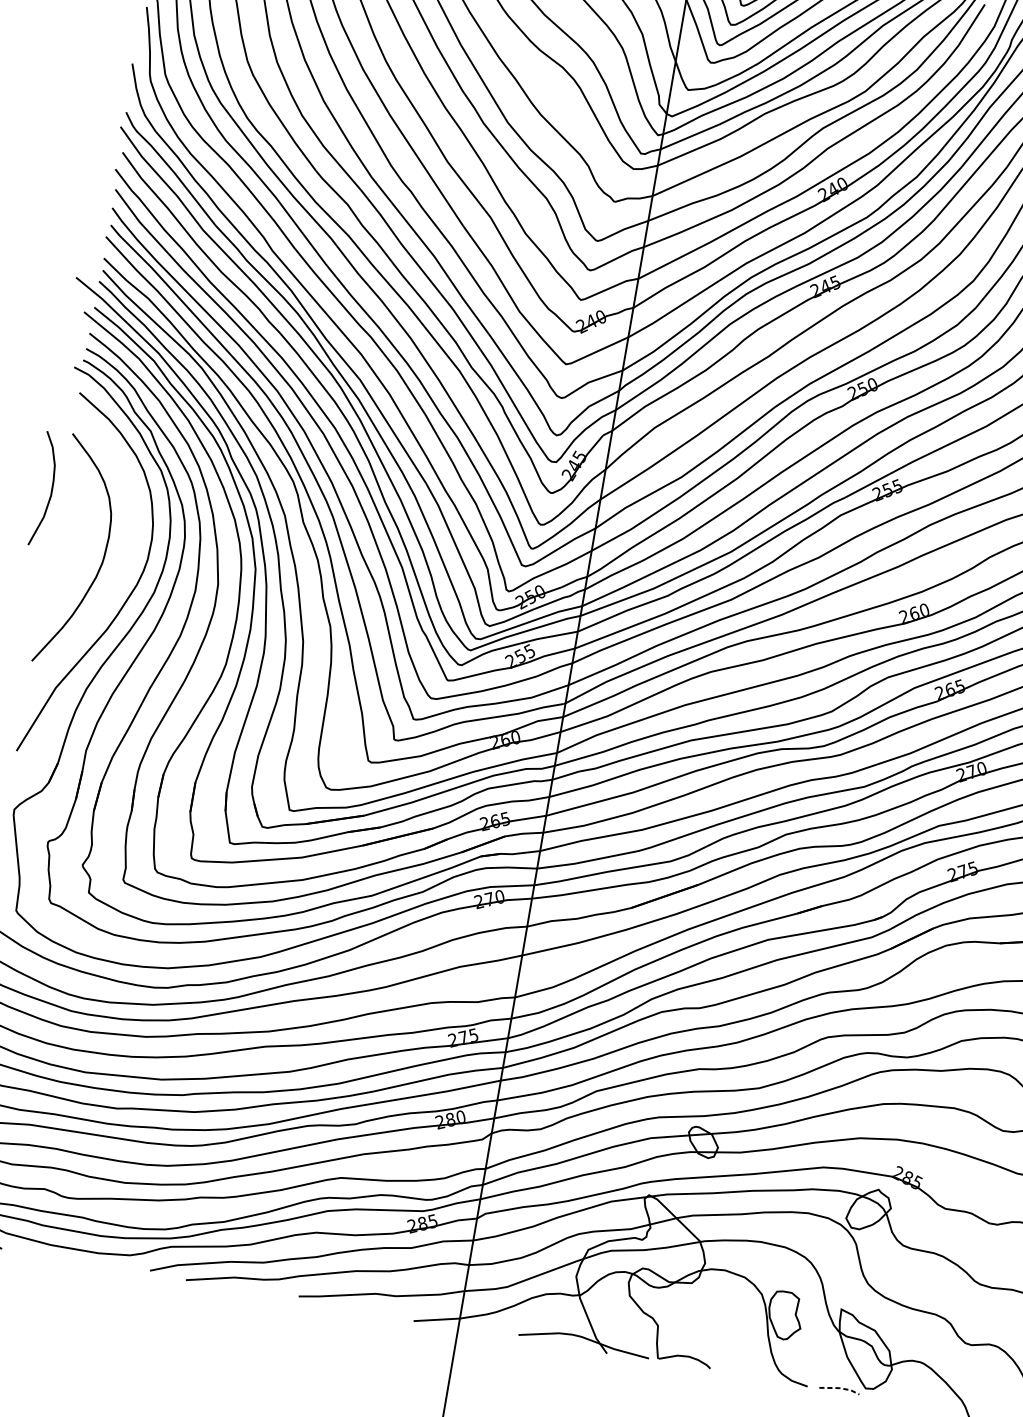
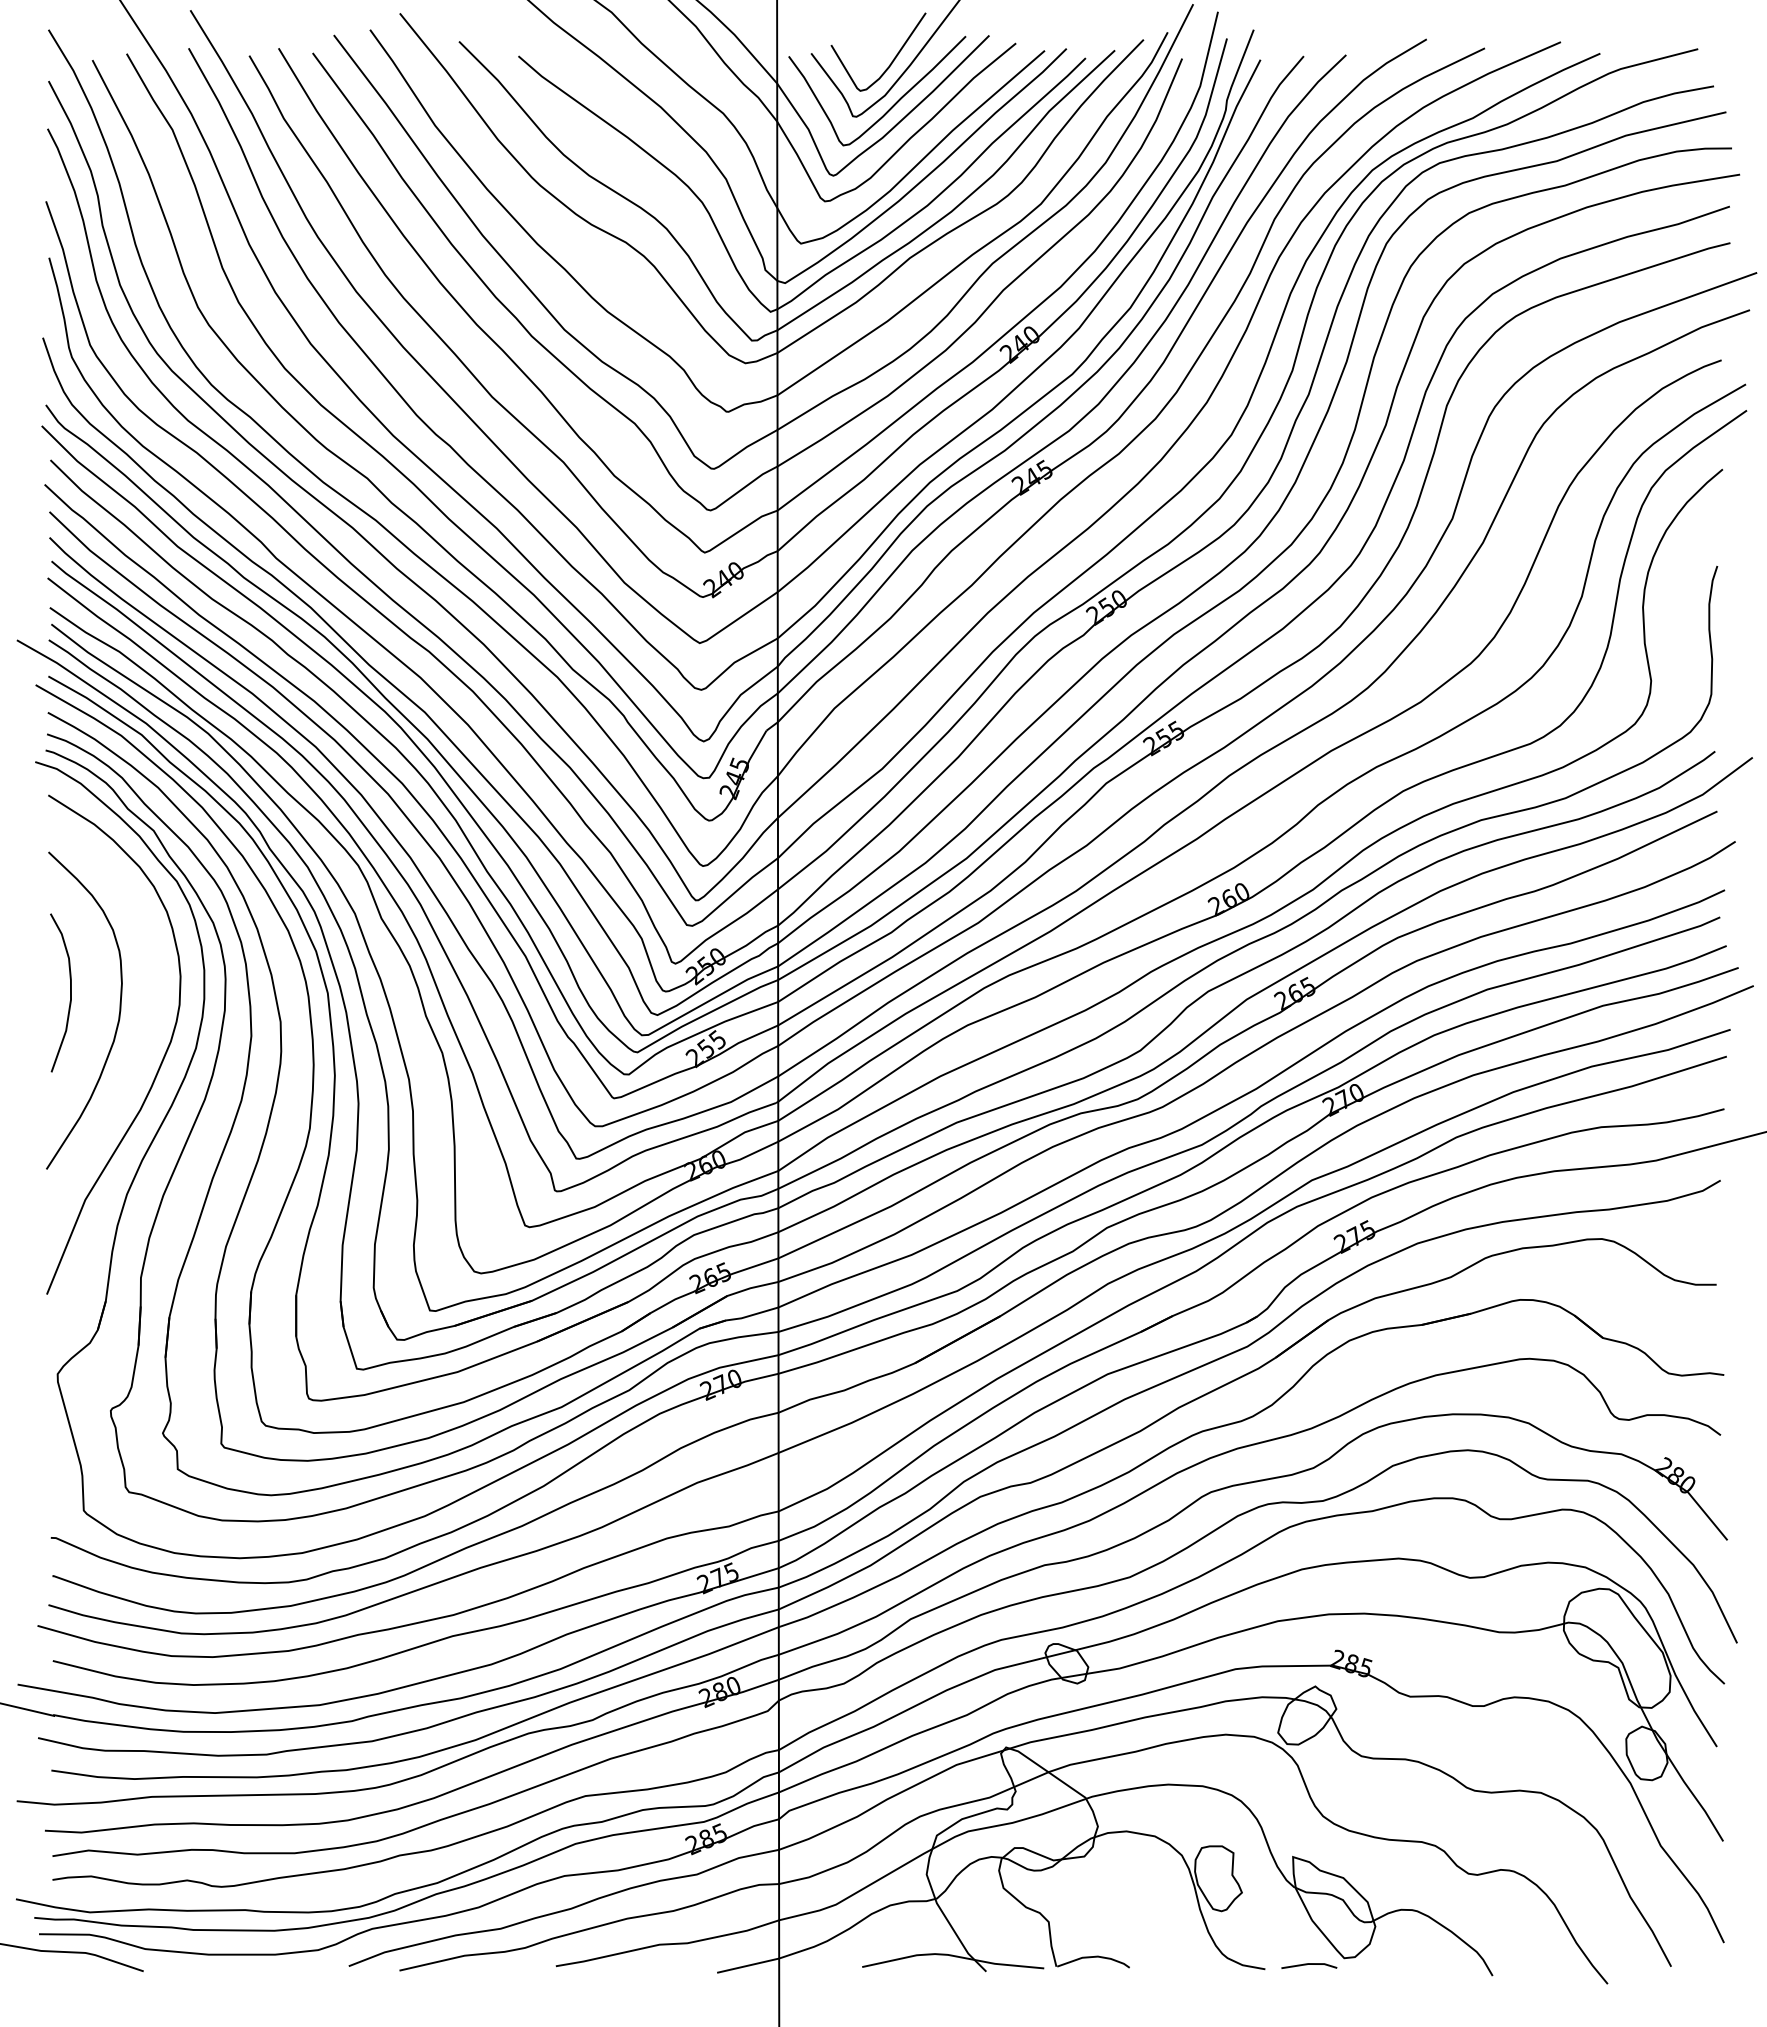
curve: (51, 490) -> (70, 992), moved
line: (840, 1388) -> (1310, 1964), dashed -> solid

